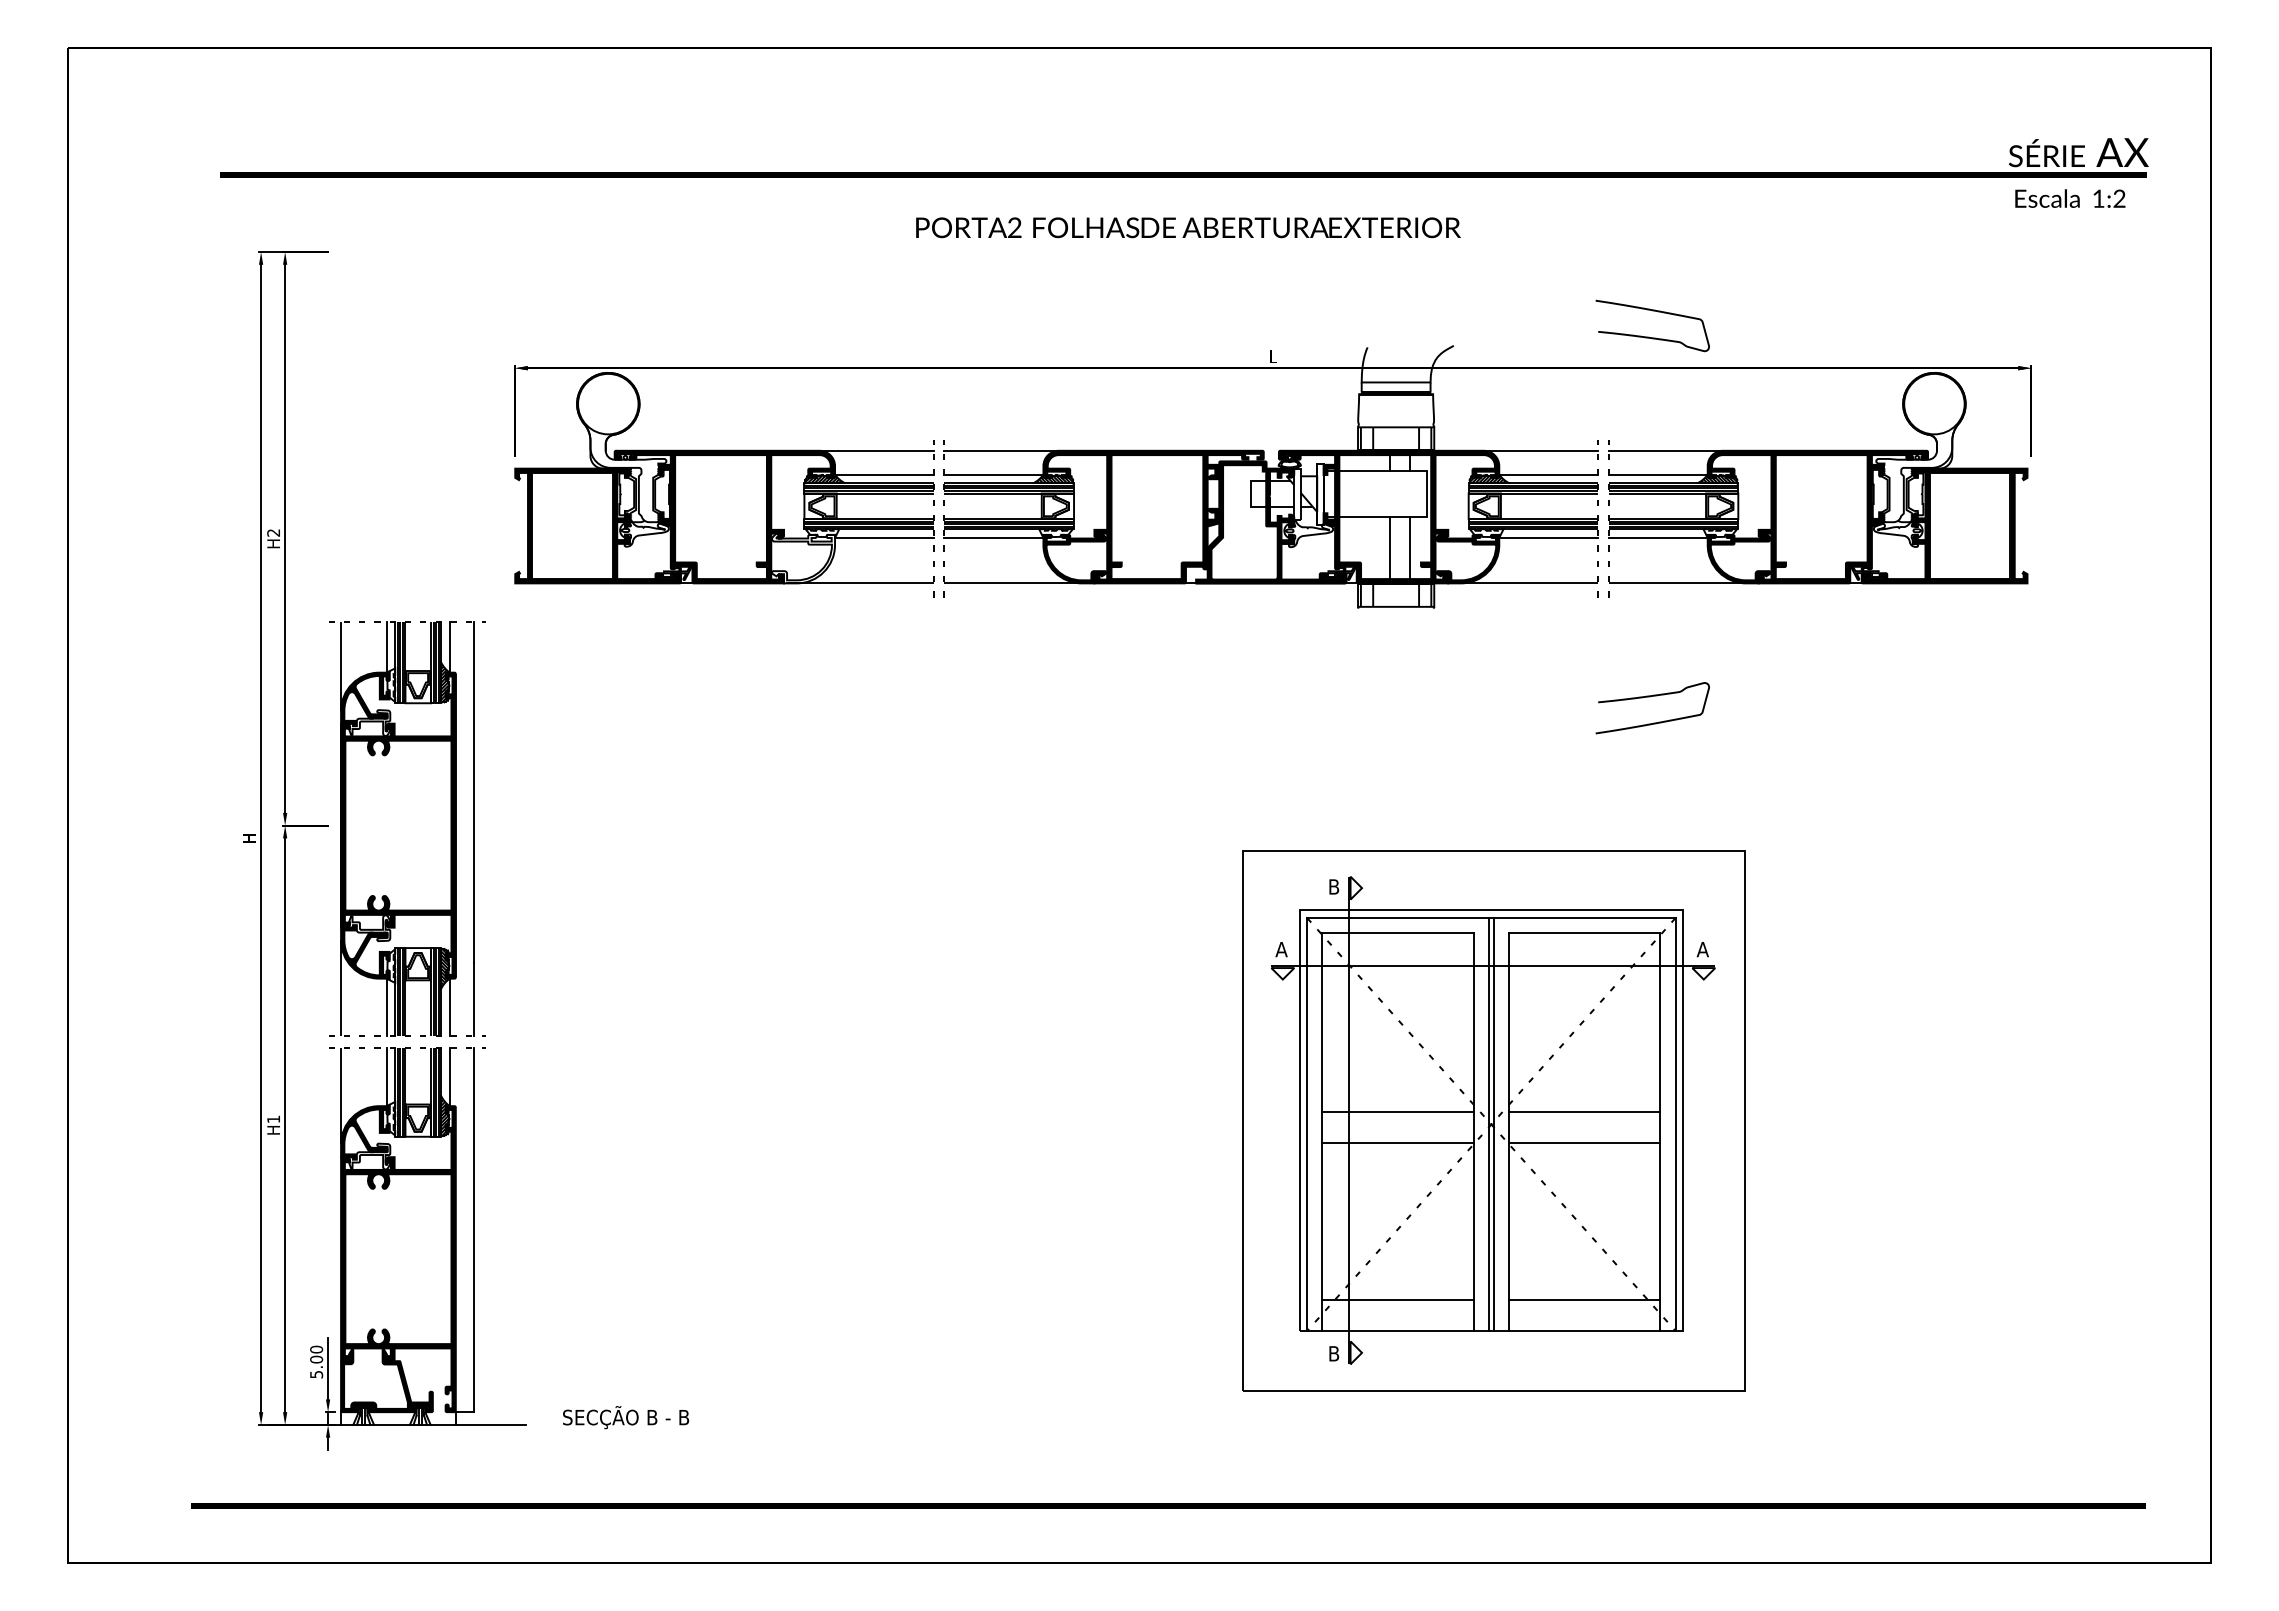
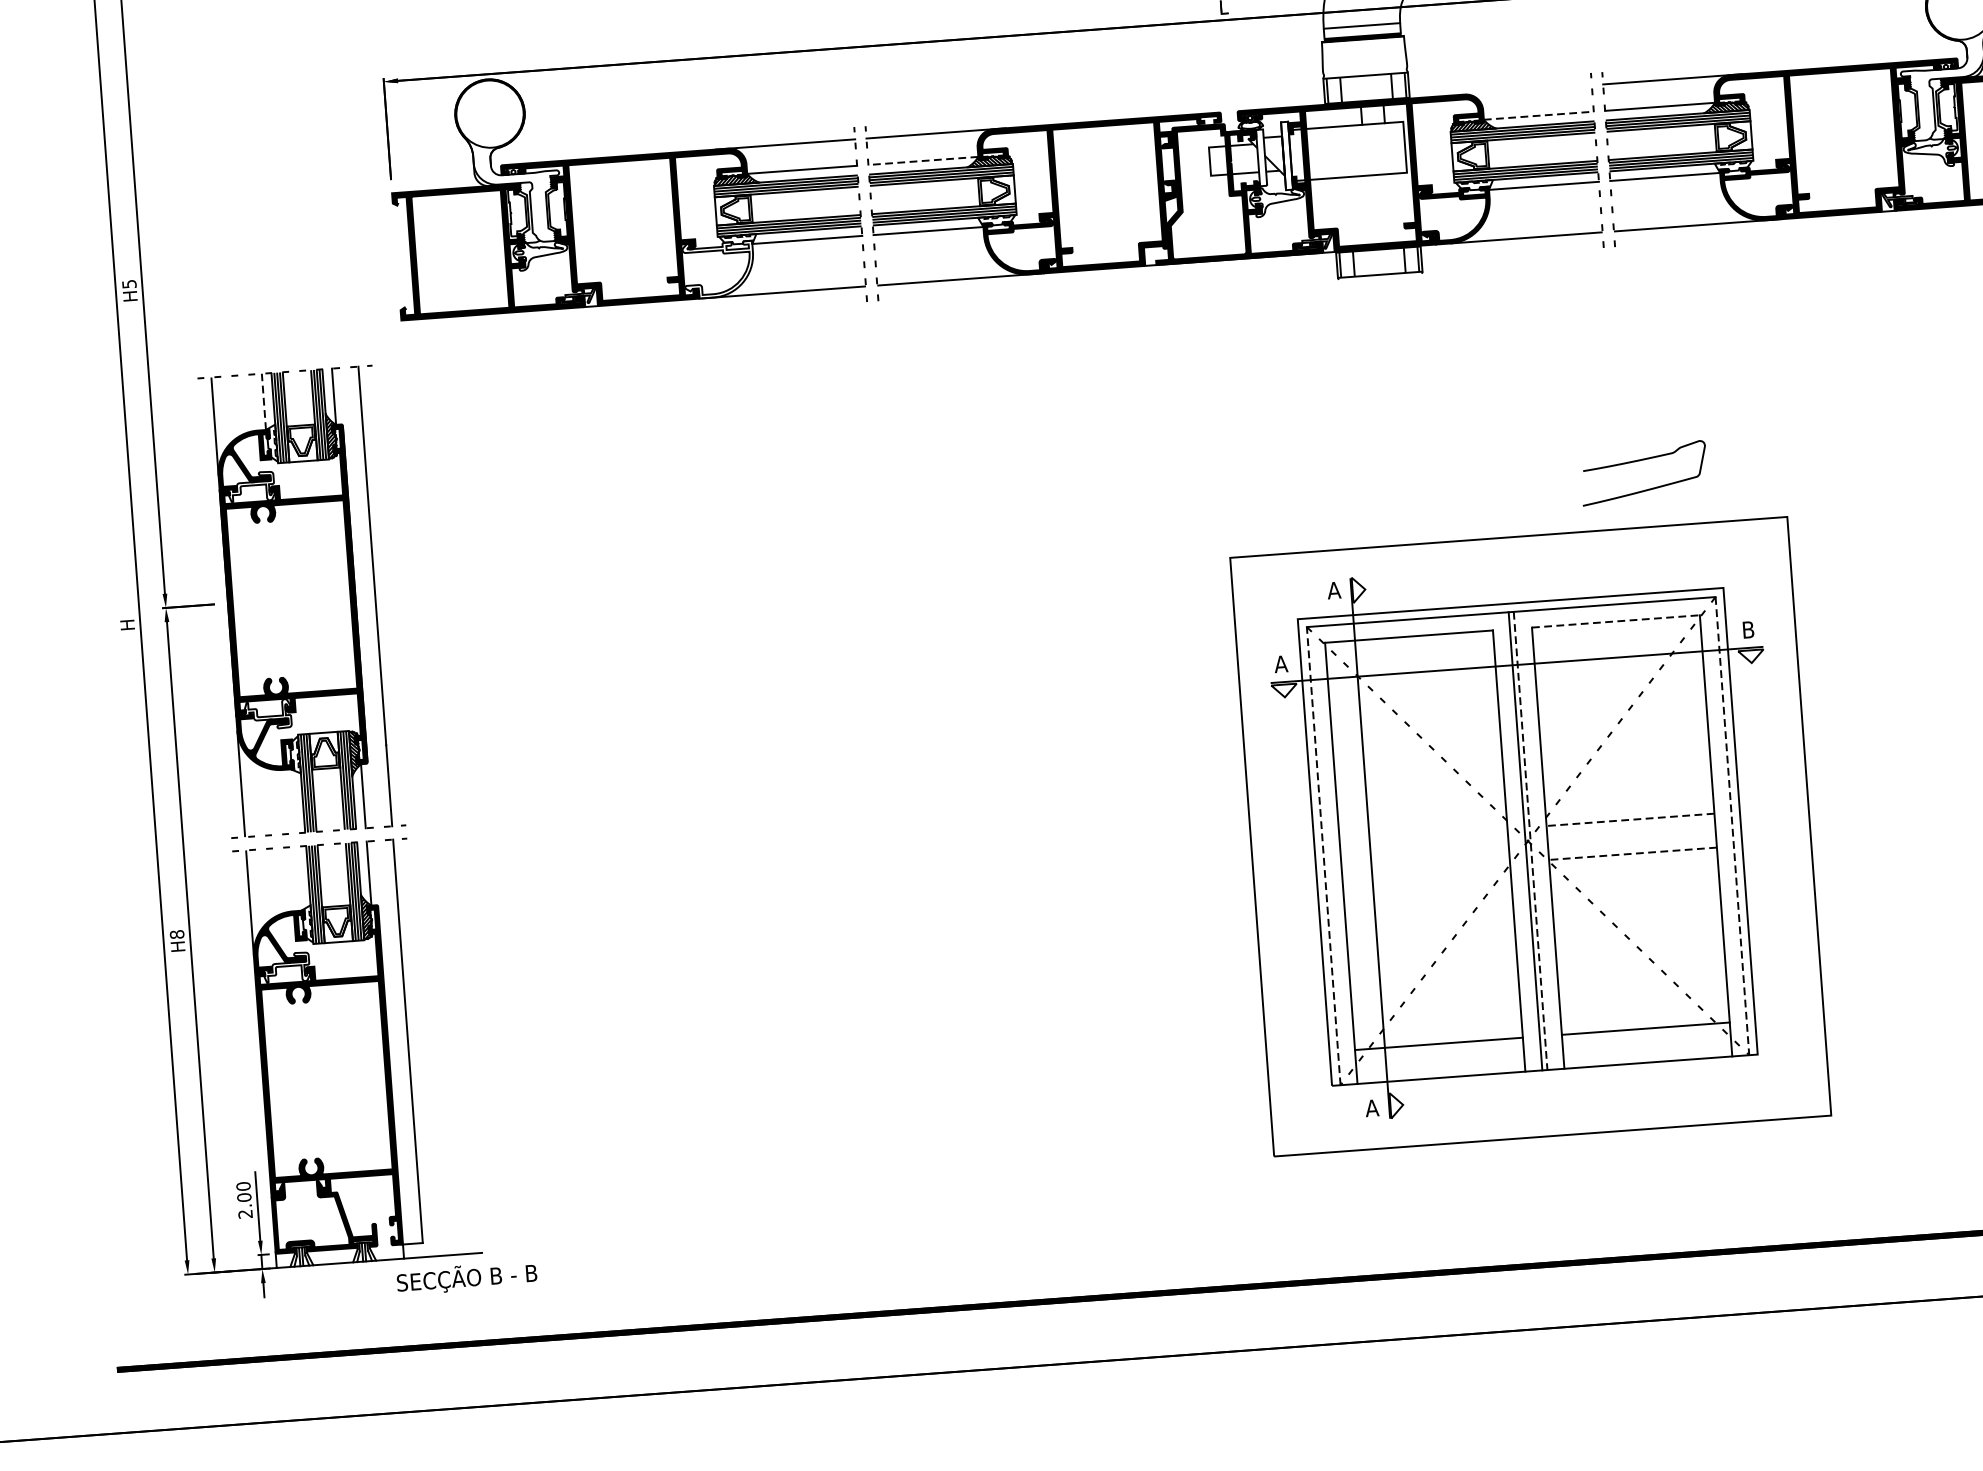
line: (1540, 450) -> (1527, 89), removed
line: (993, 474) -> (922, 160), solid -> dashed
line: (1548, 474) -> (1538, 115), solid -> dashed
text: (273, 532) -> (129, 283), H2 -> H5
line: (1389, 548) -> (1368, 210), removed
line: (1410, 548) -> (1391, 208), removed
line: (386, 646) -> (263, 401), solid -> dashed
curve: (1650, 697) -> (1640, 461), moved
text: (1333, 886) -> (1333, 590), B -> A
line: (1584, 933) -> (1615, 621), solid -> dashed
text: (1702, 949) -> (1747, 629), A -> B
line: (386, 1007) -> (293, 801), removed
line: (386, 1077) -> (298, 878), removed
line: (1397, 1112) -> (1422, 835), removed
line: (1584, 1112) -> (1630, 820), solid -> dashed
text: (273, 1119) -> (176, 934), H1 -> H8
line: (1307, 1124) -> (1324, 856), solid -> dashed
line: (1493, 1124) -> (1530, 840), solid -> dashed
line: (1675, 1124) -> (1732, 826), solid -> dashed
line: (1397, 1142) -> (1425, 868), removed
line: (1584, 1142) -> (1632, 853), solid -> dashed
text: (1334, 1353) -> (1372, 1107), B -> A
text: (316, 1374) -> (245, 1214), 5.00 -> 2.00
text: (626, 1417) -> (467, 1278), moved

